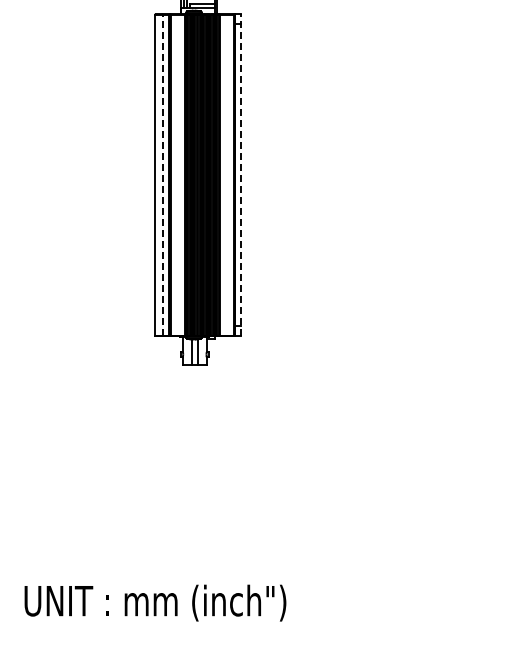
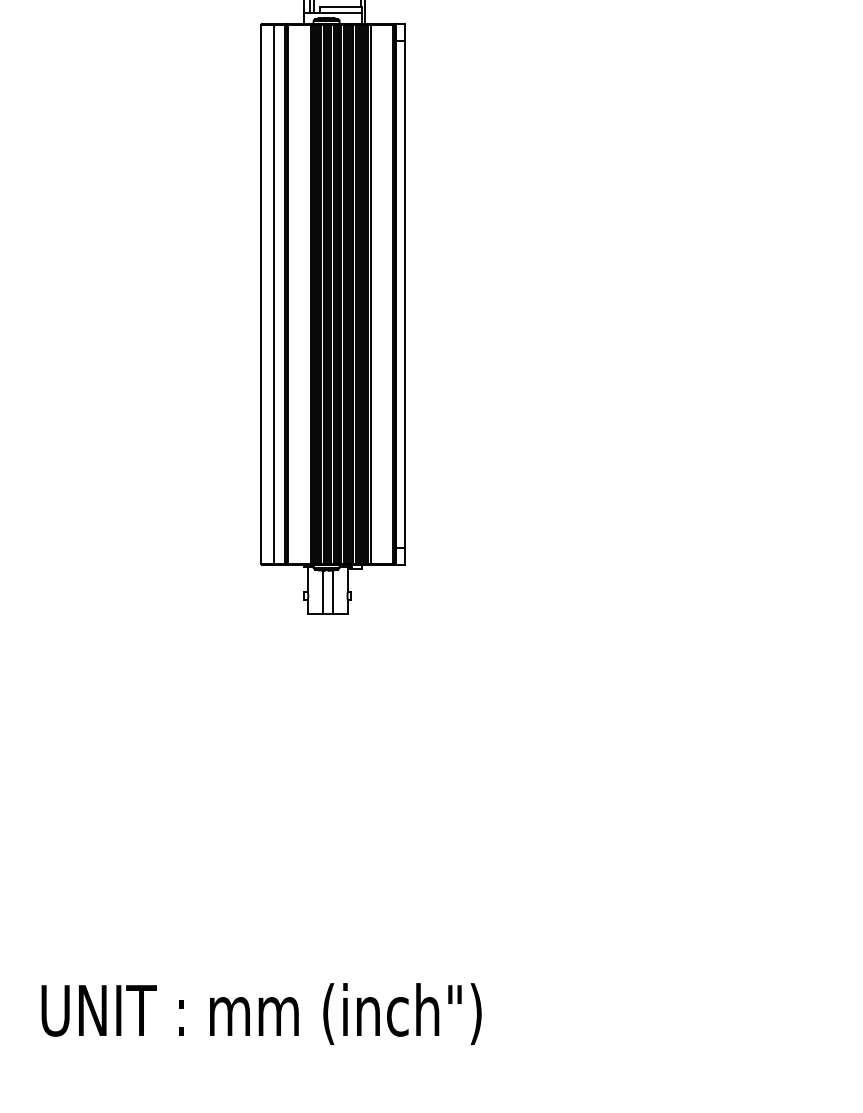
line: (162, 174) -> (273, 293), dashed -> solid
line: (240, 175) -> (404, 295), dashed -> solid

